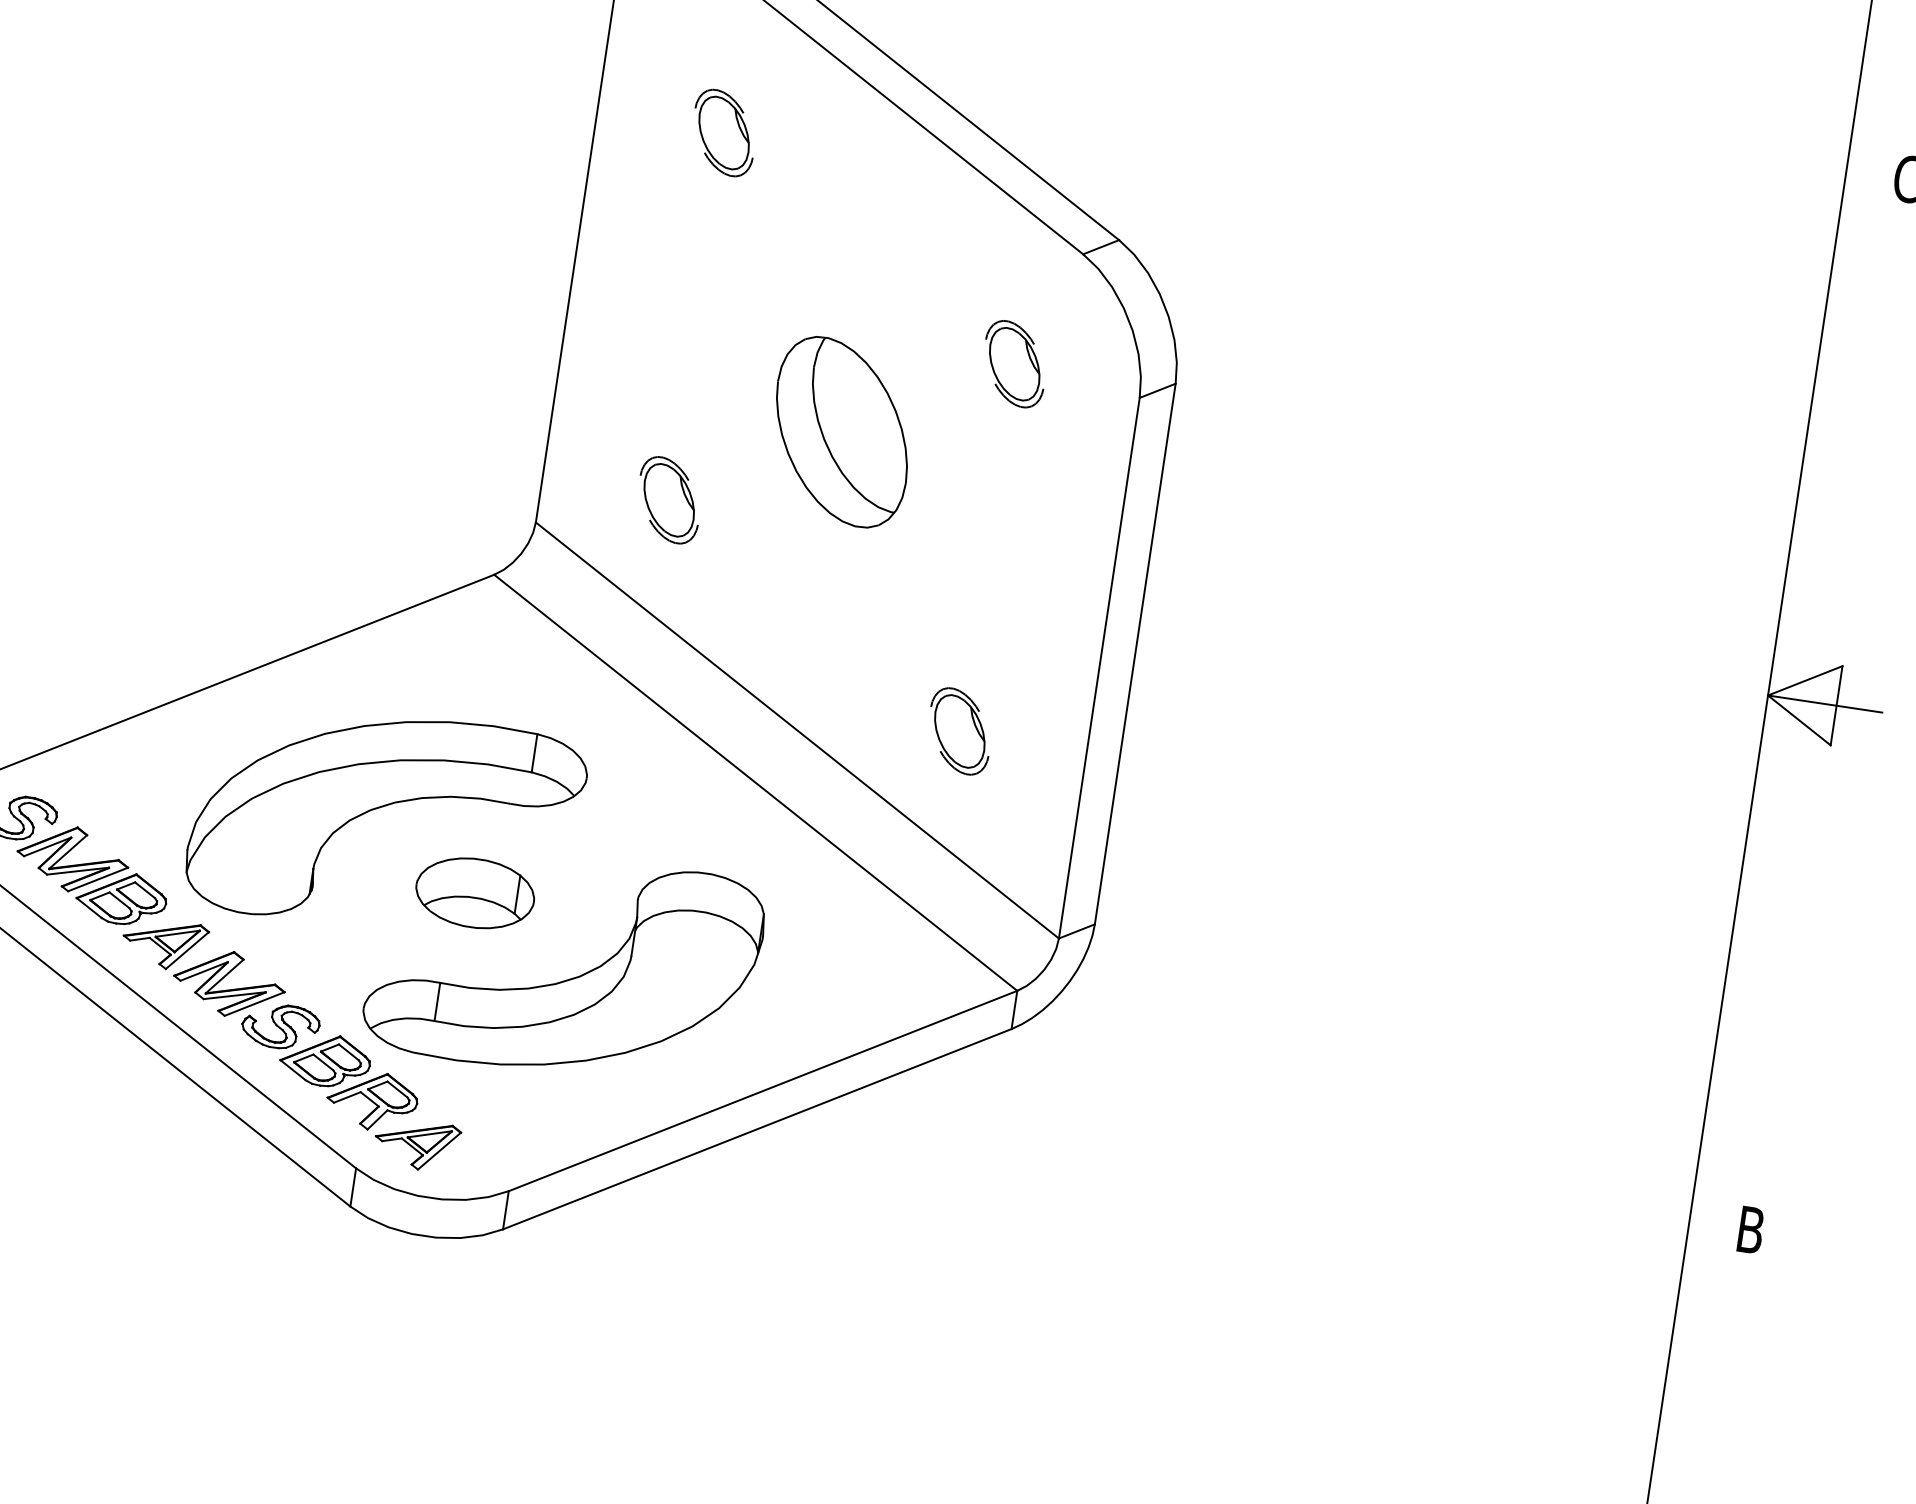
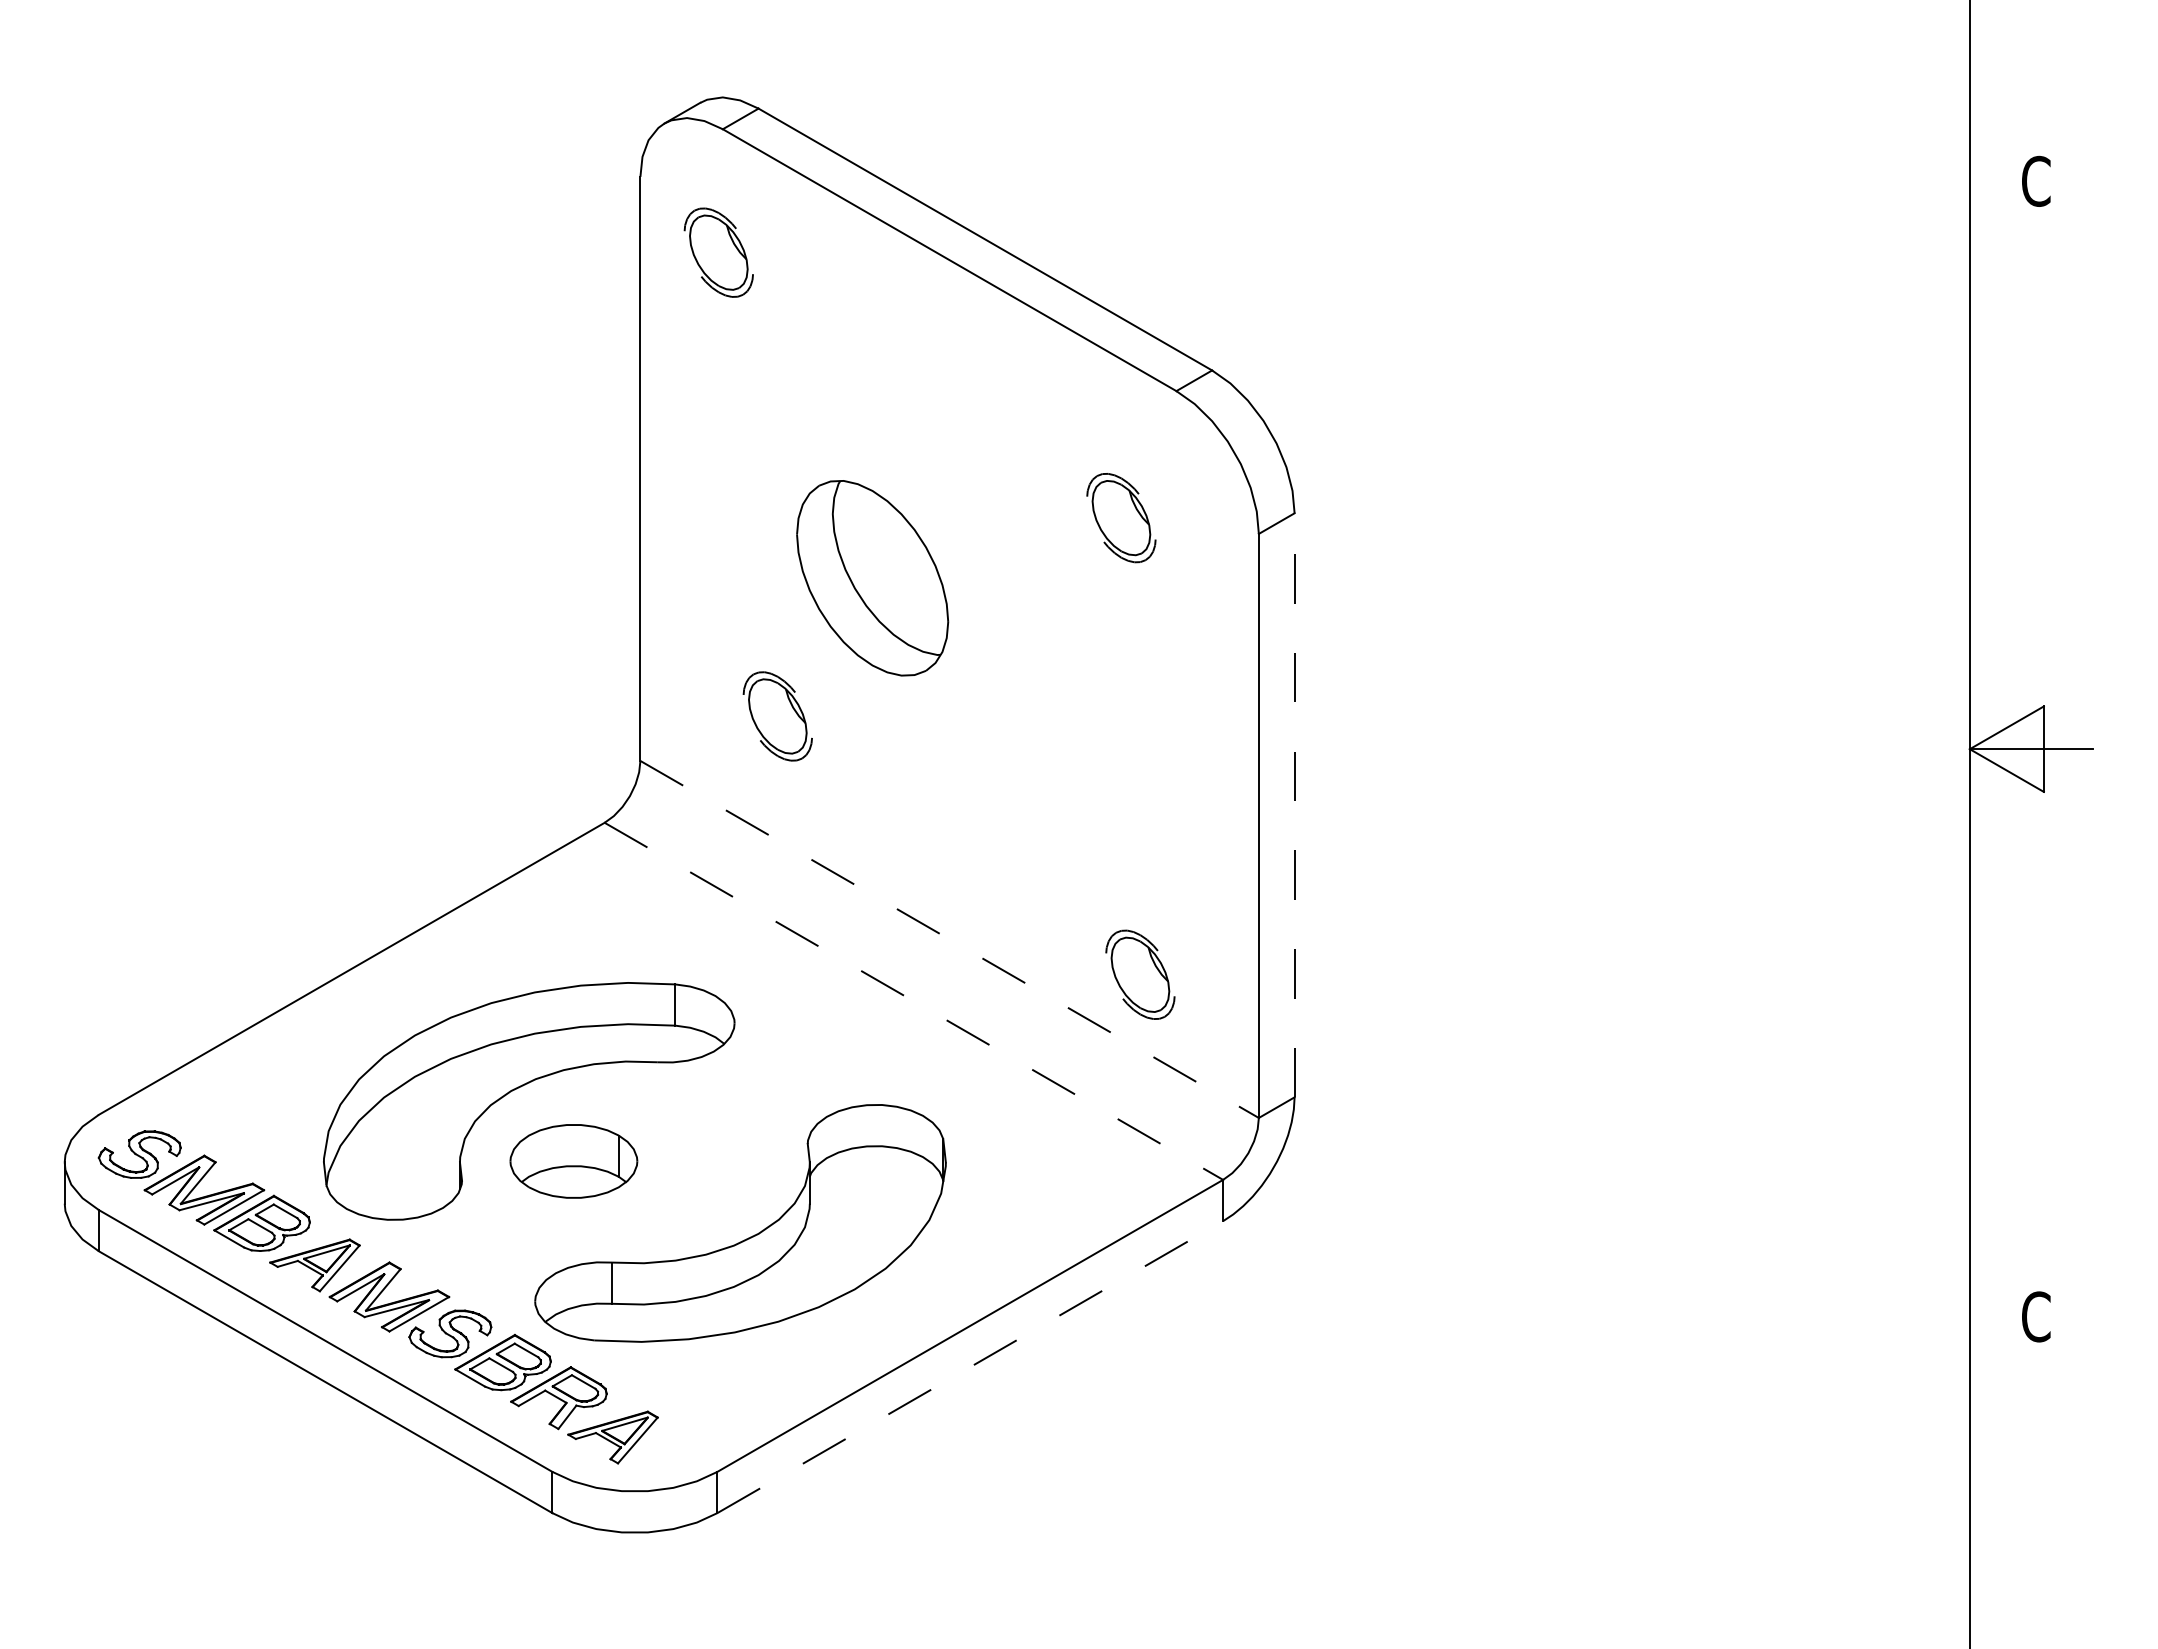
part: (723, 132) -> (718, 252), moved
part: (841, 432) -> (872, 578), moved
line: (1135, 653) -> (1294, 804), solid -> dashed
line: (798, 730) -> (950, 939), solid -> dashed
part: (959, 731) -> (1140, 974), moved
line: (756, 783) -> (914, 1001), solid -> dashed
part: (474, 893) -> (573, 1161), moved
line: (757, 1129) -> (970, 1367), solid -> dashed
text: (1751, 1229) -> (2036, 1316), B -> C

